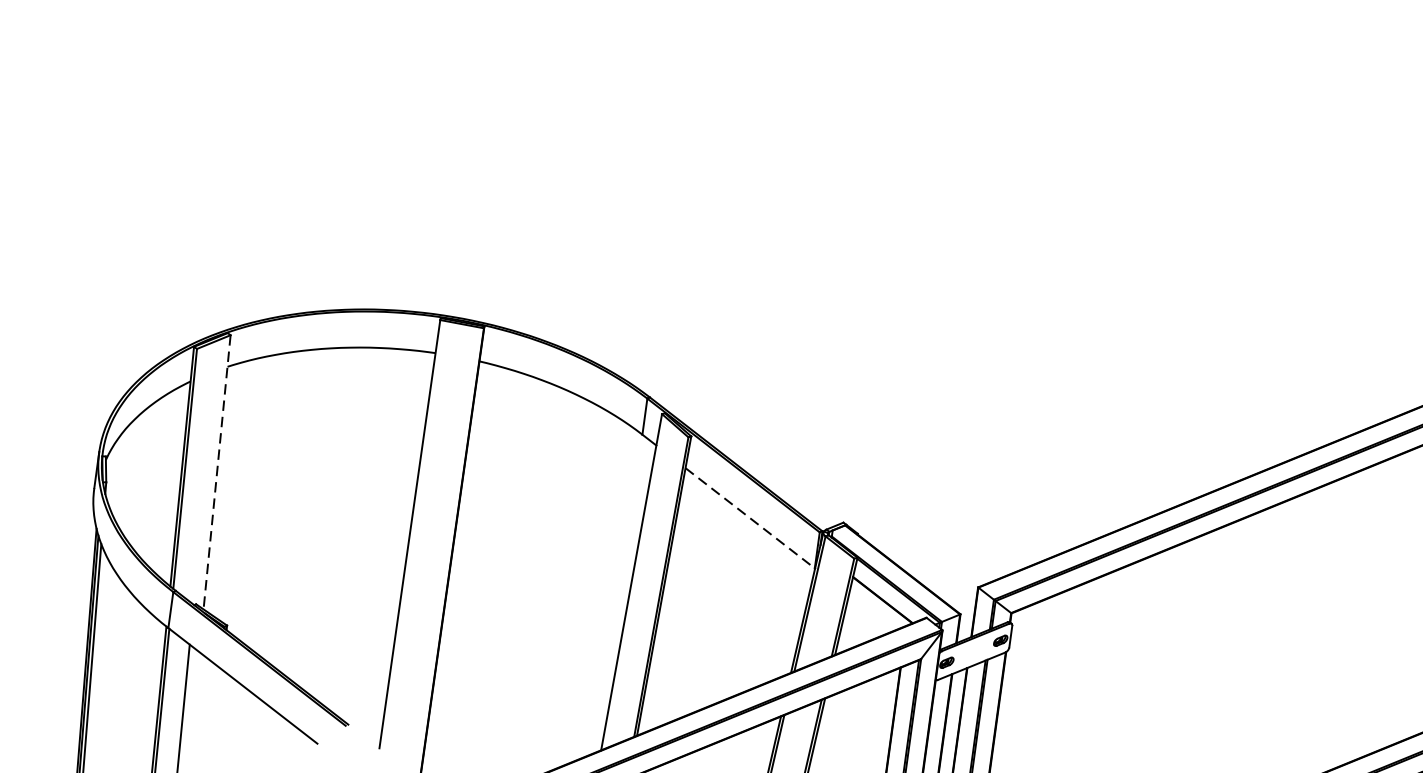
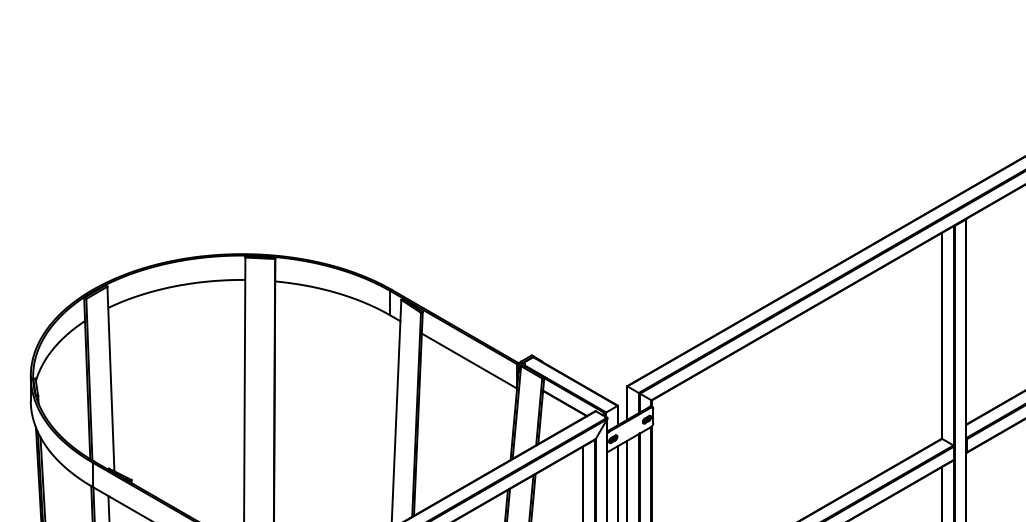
line: (216, 472) -> (110, 379), dashed -> solid
line: (750, 518) -> (469, 361), dashed -> solid

